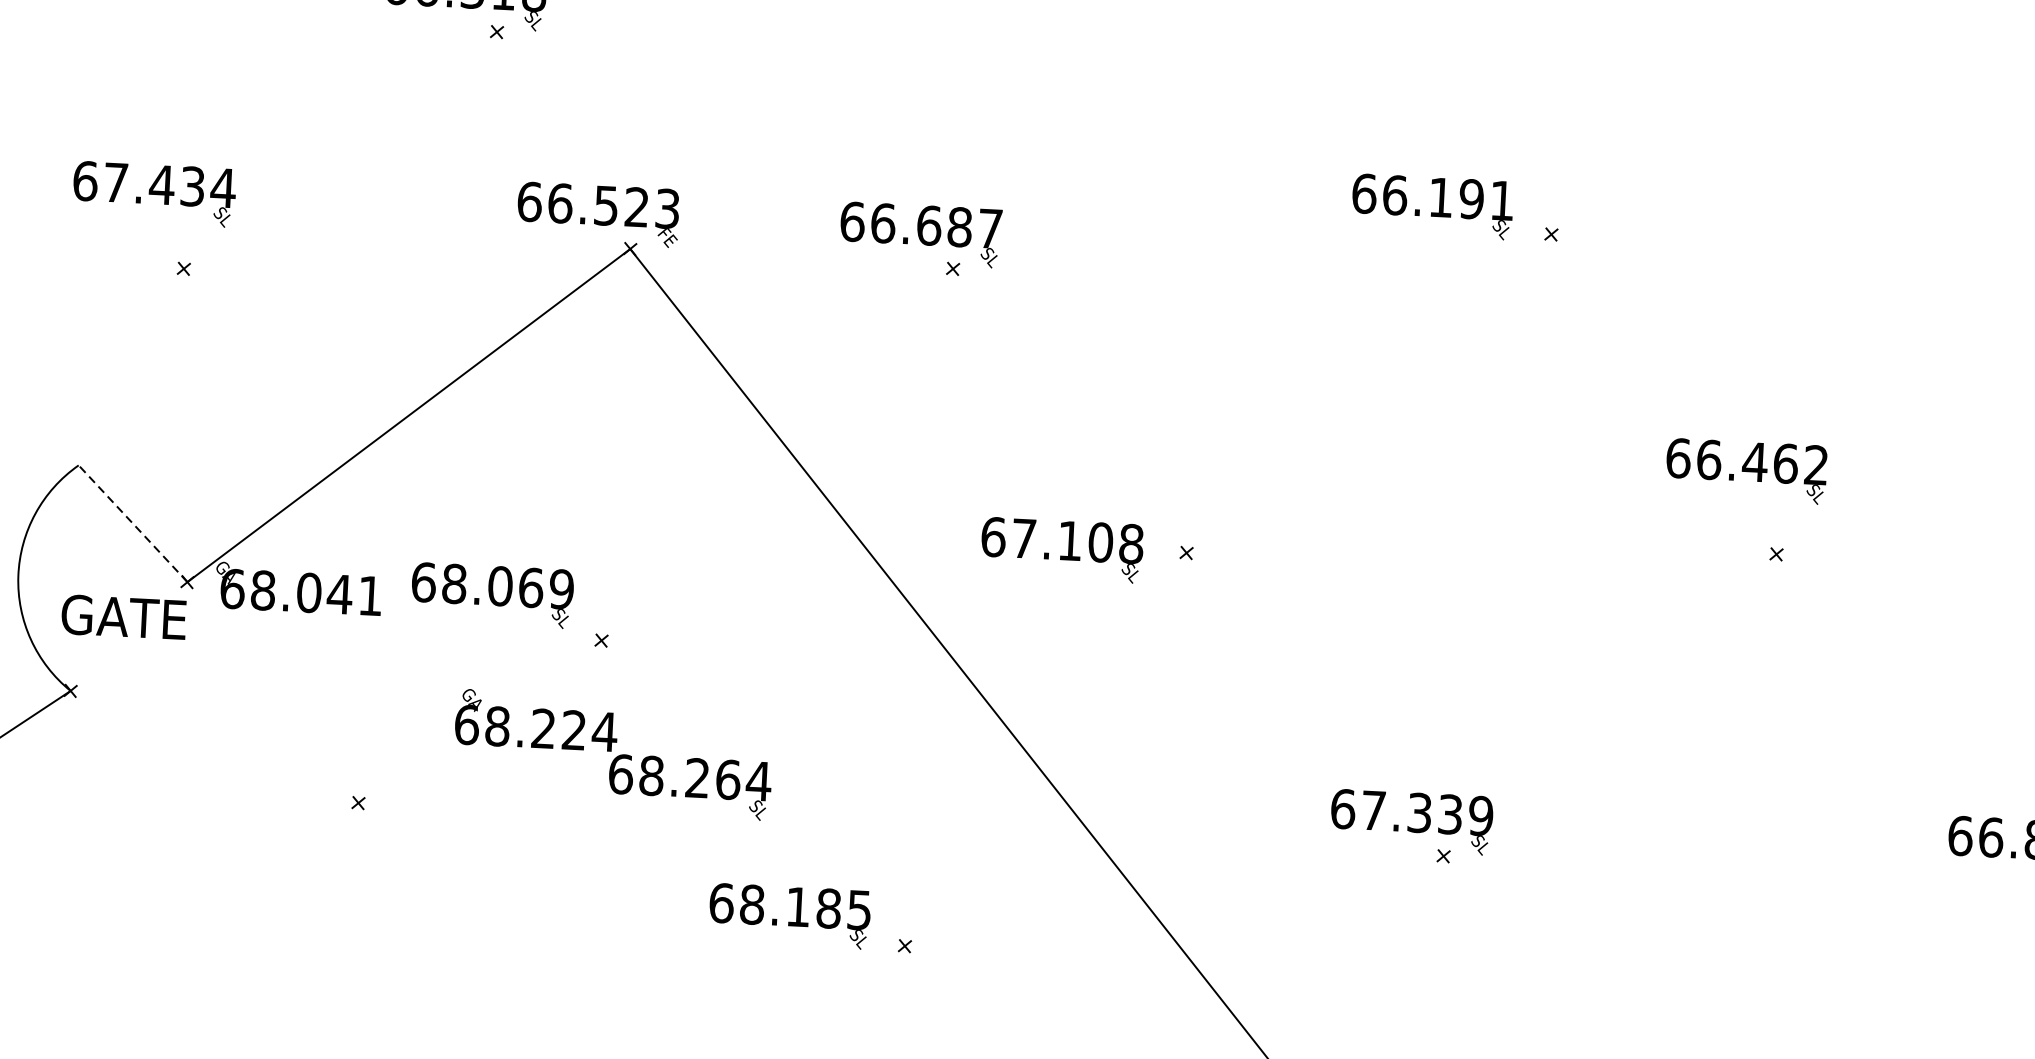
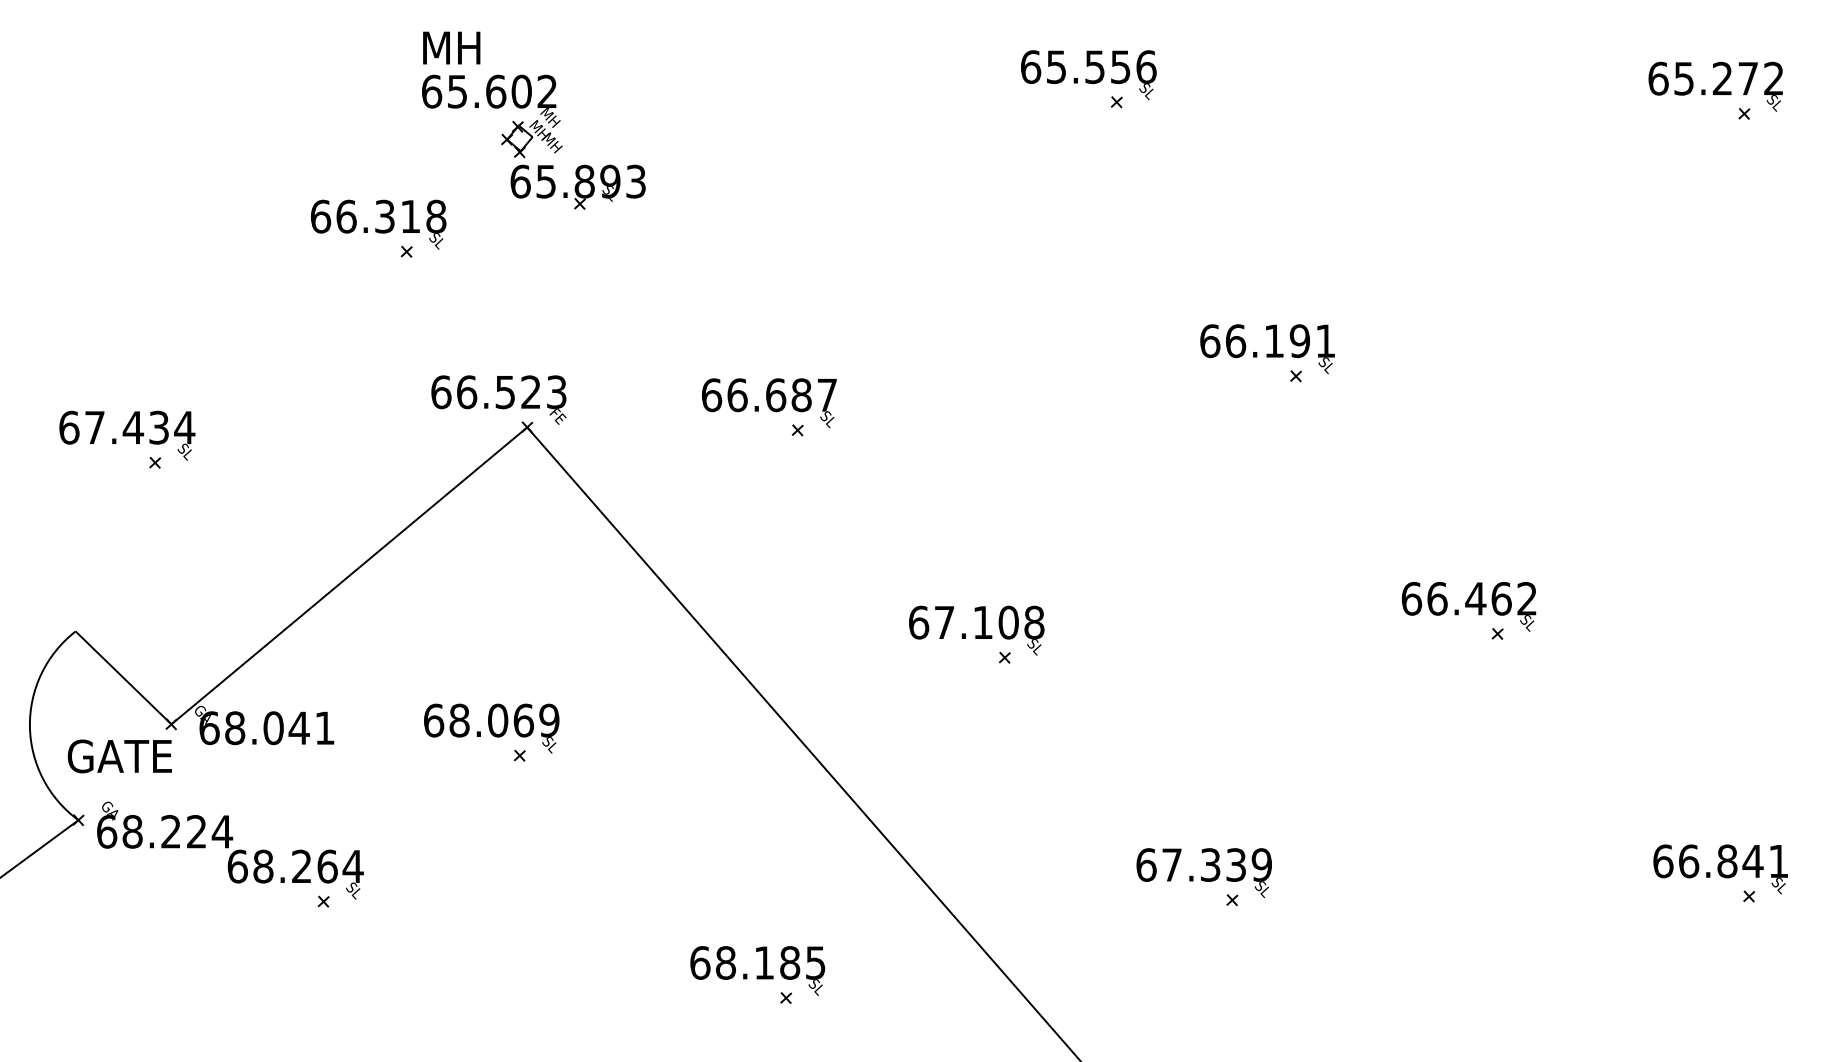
text: (154, 193) -> (127, 435), moved
text: (1432, 207) -> (1267, 349), moved
text: (1745, 470) -> (1468, 606), moved
line: (133, 523) -> (123, 677), dashed -> solid
text: (1061, 549) -> (976, 630), moved
text: (492, 595) -> (491, 728), moved
text: (613, 754) -> (230, 850), moved
text: (789, 915) -> (757, 970), moved

